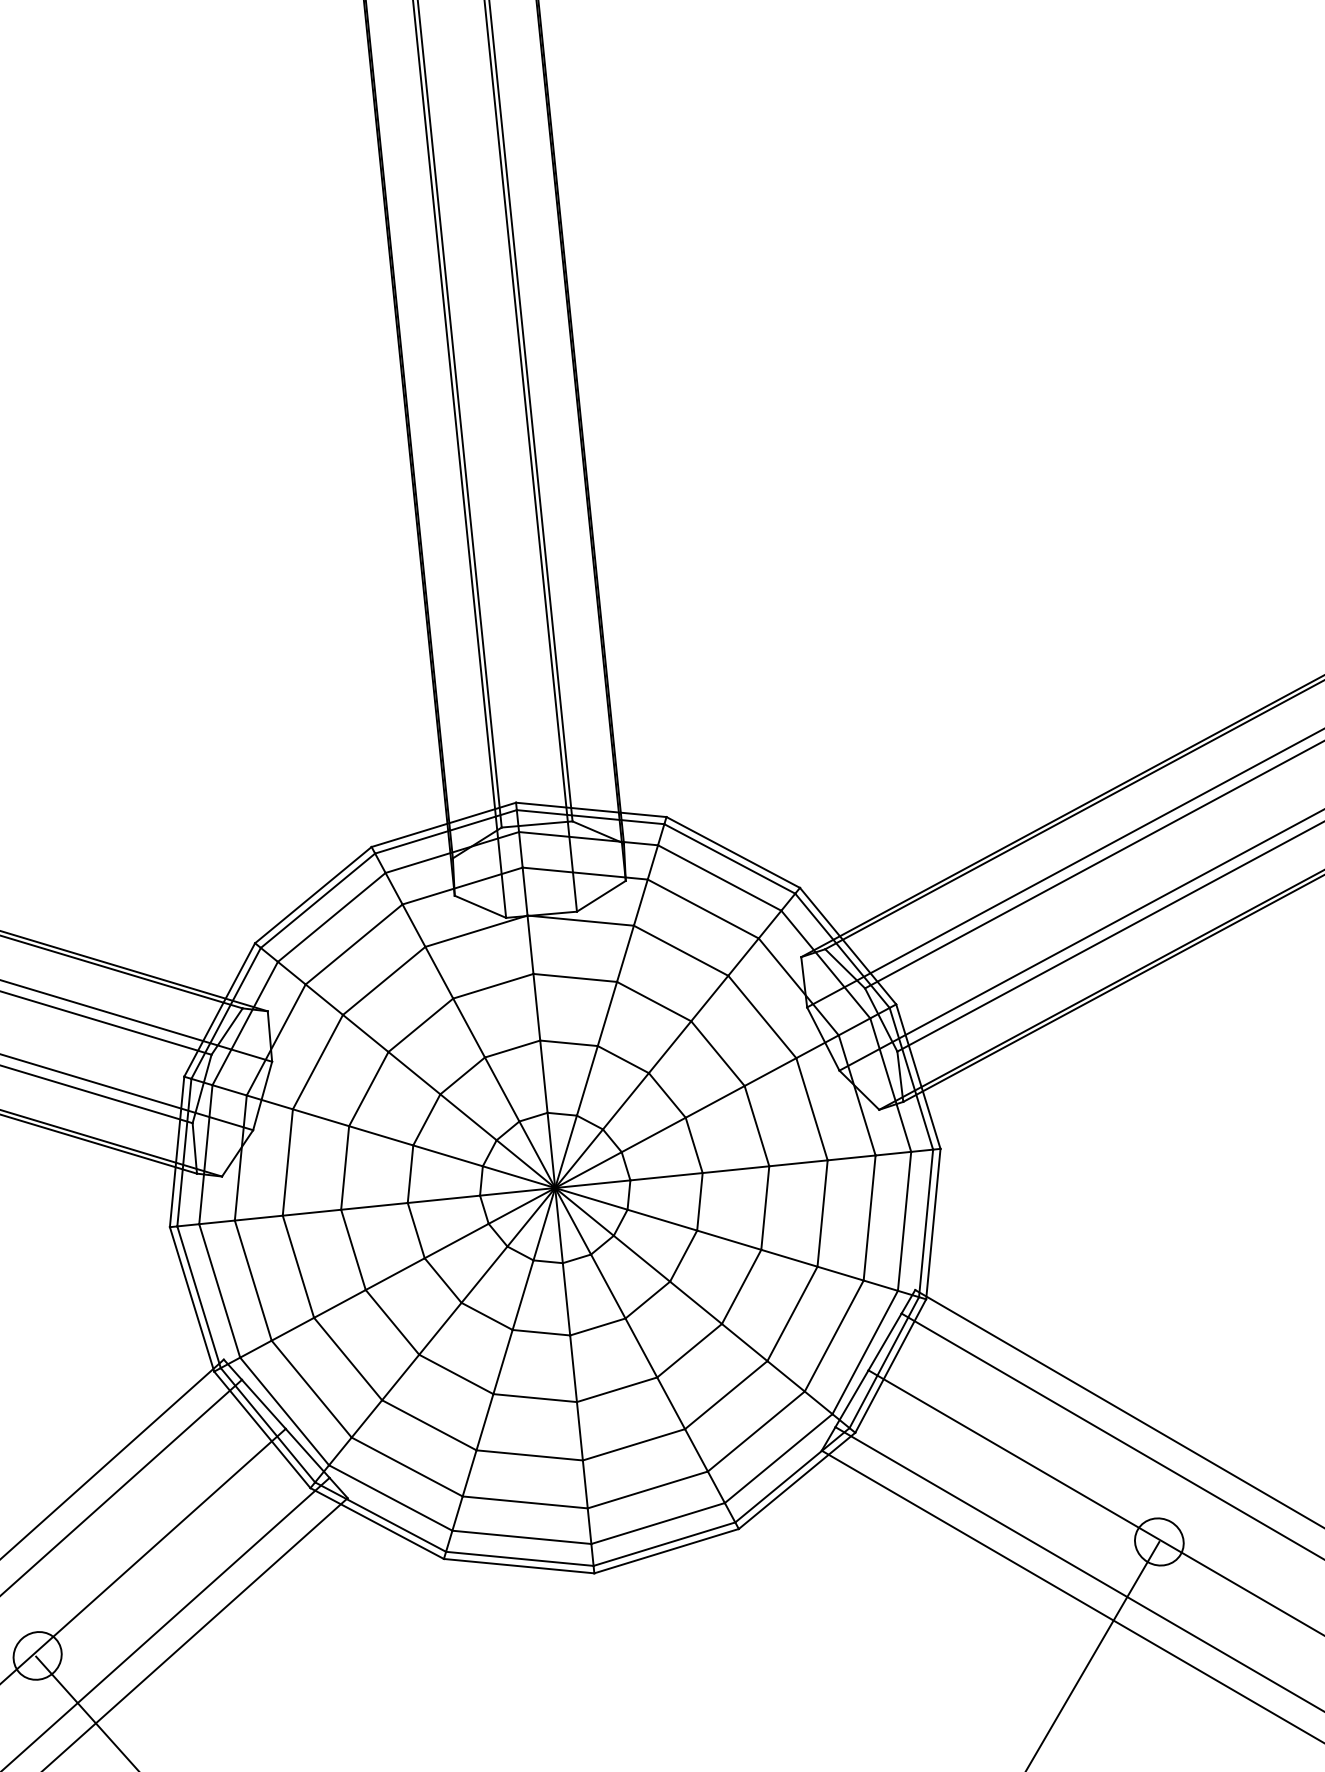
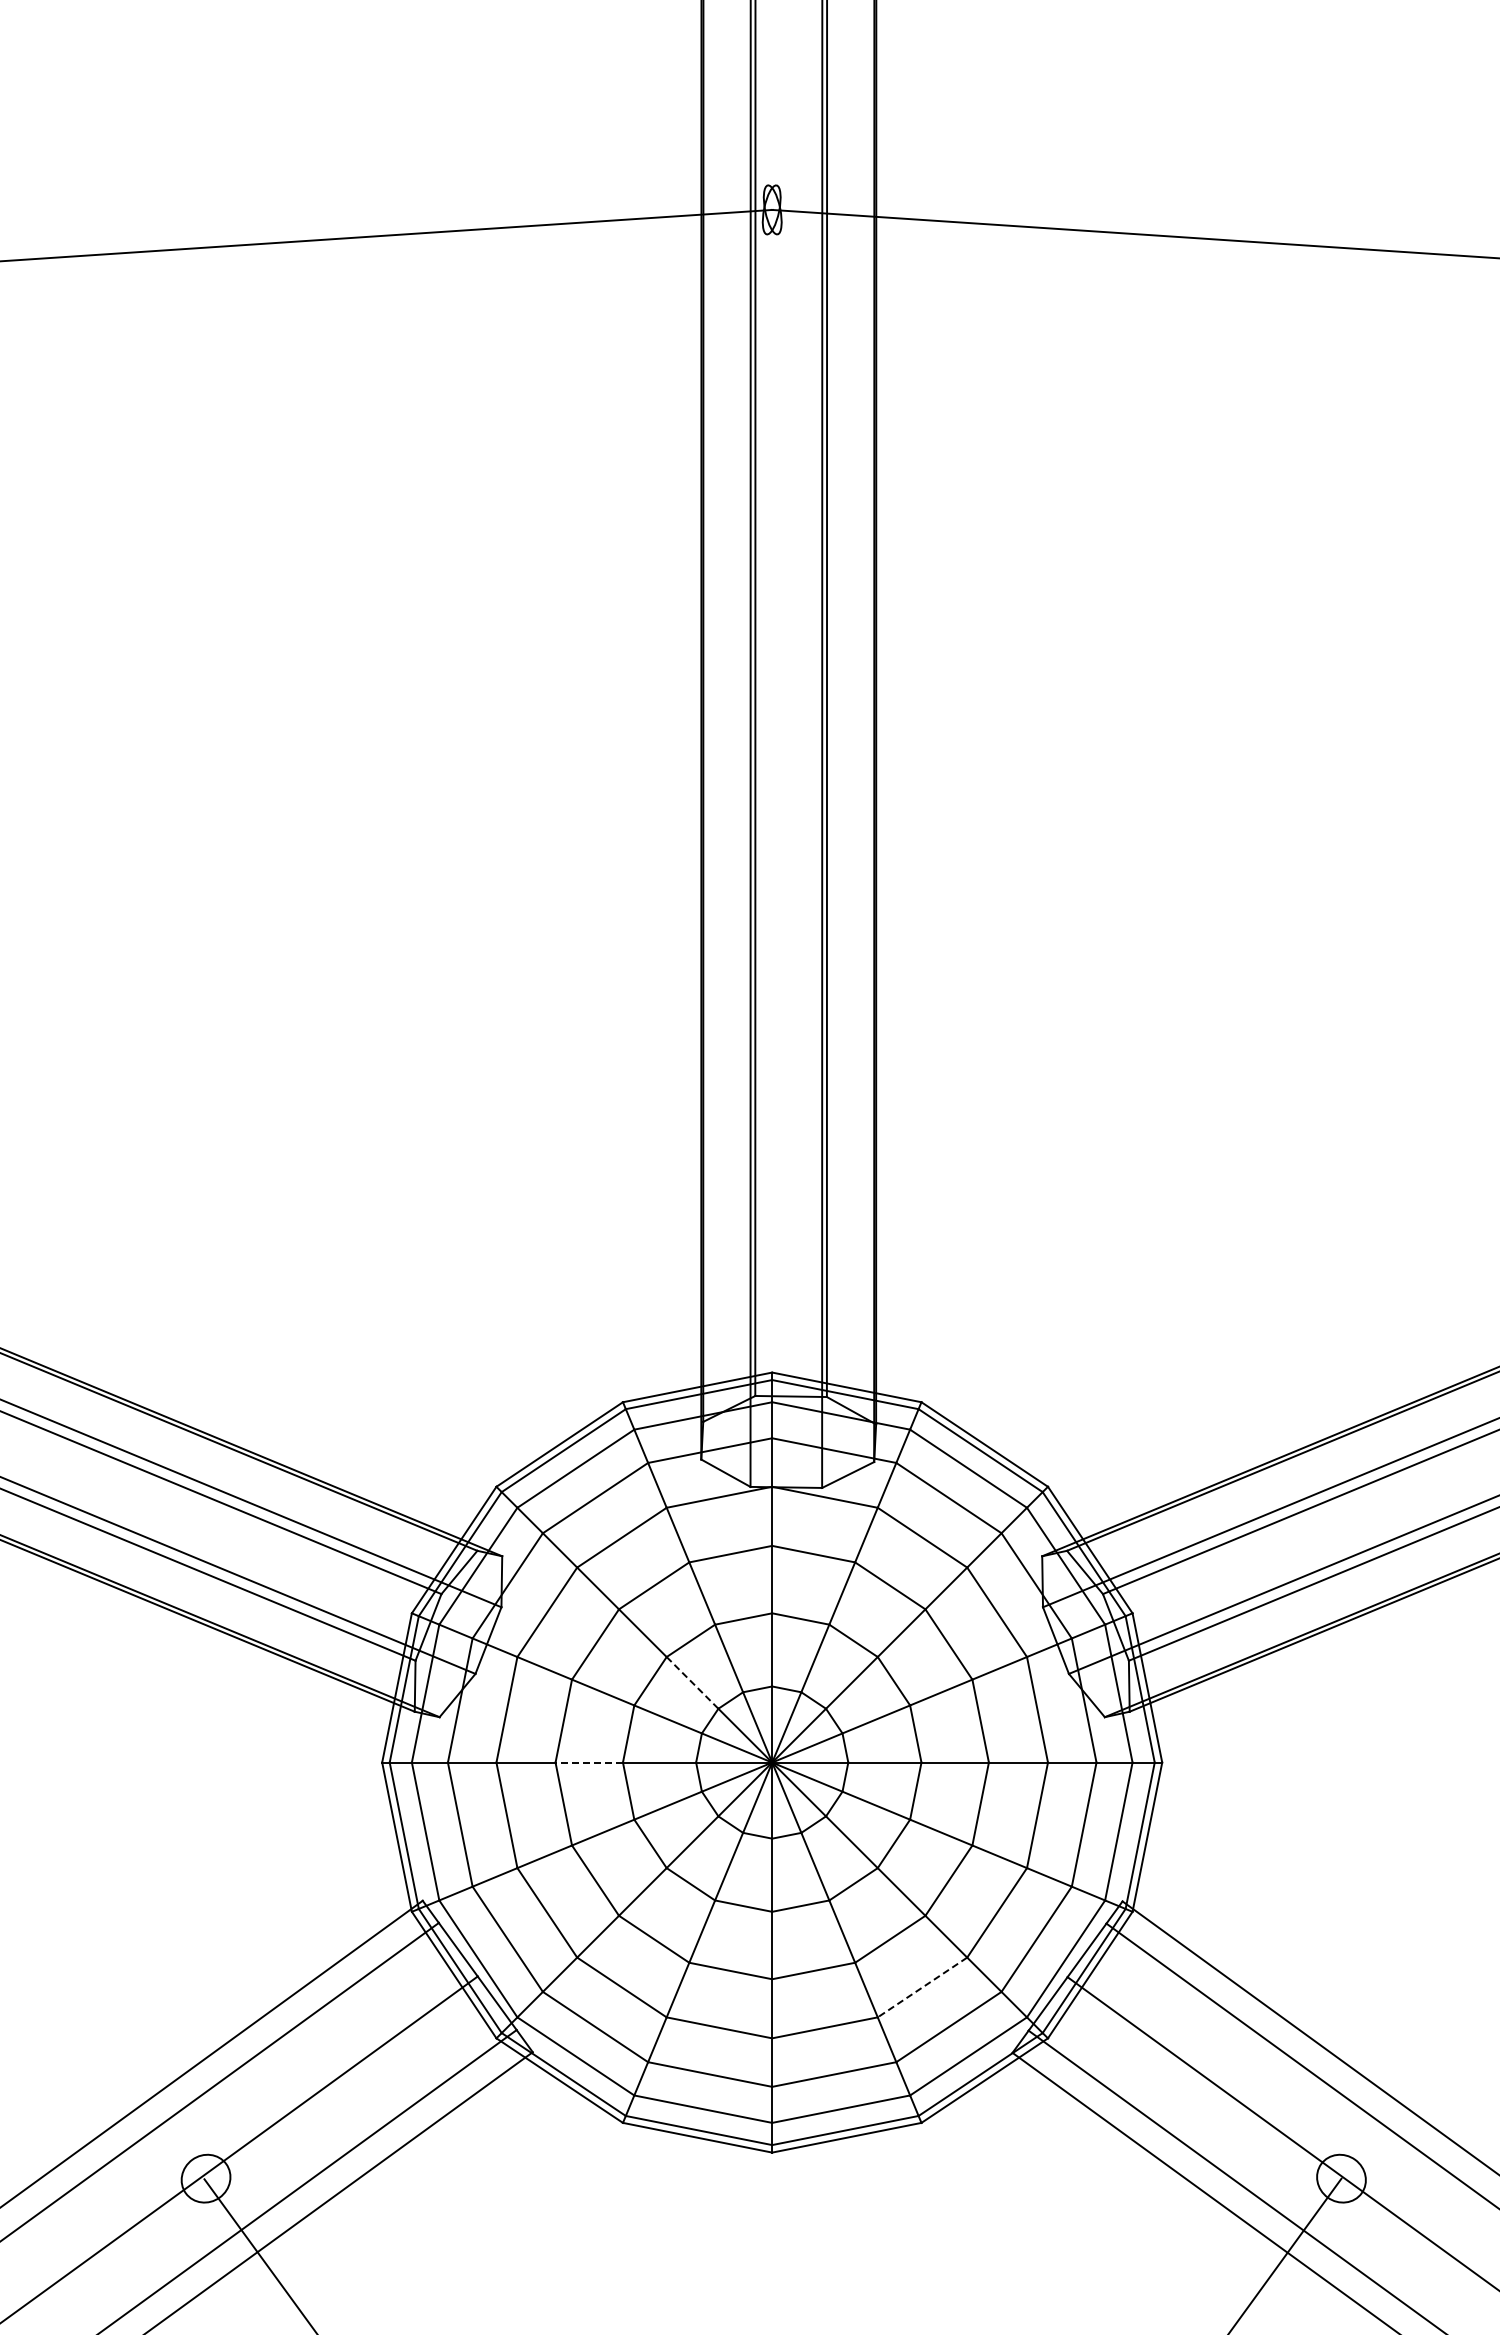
line: (468, 1116) -> (692, 1682), solid -> dashed
line: (374, 1206) -> (589, 1762), solid -> dashed
line: (726, 1395) -> (922, 1987), solid -> dashed

